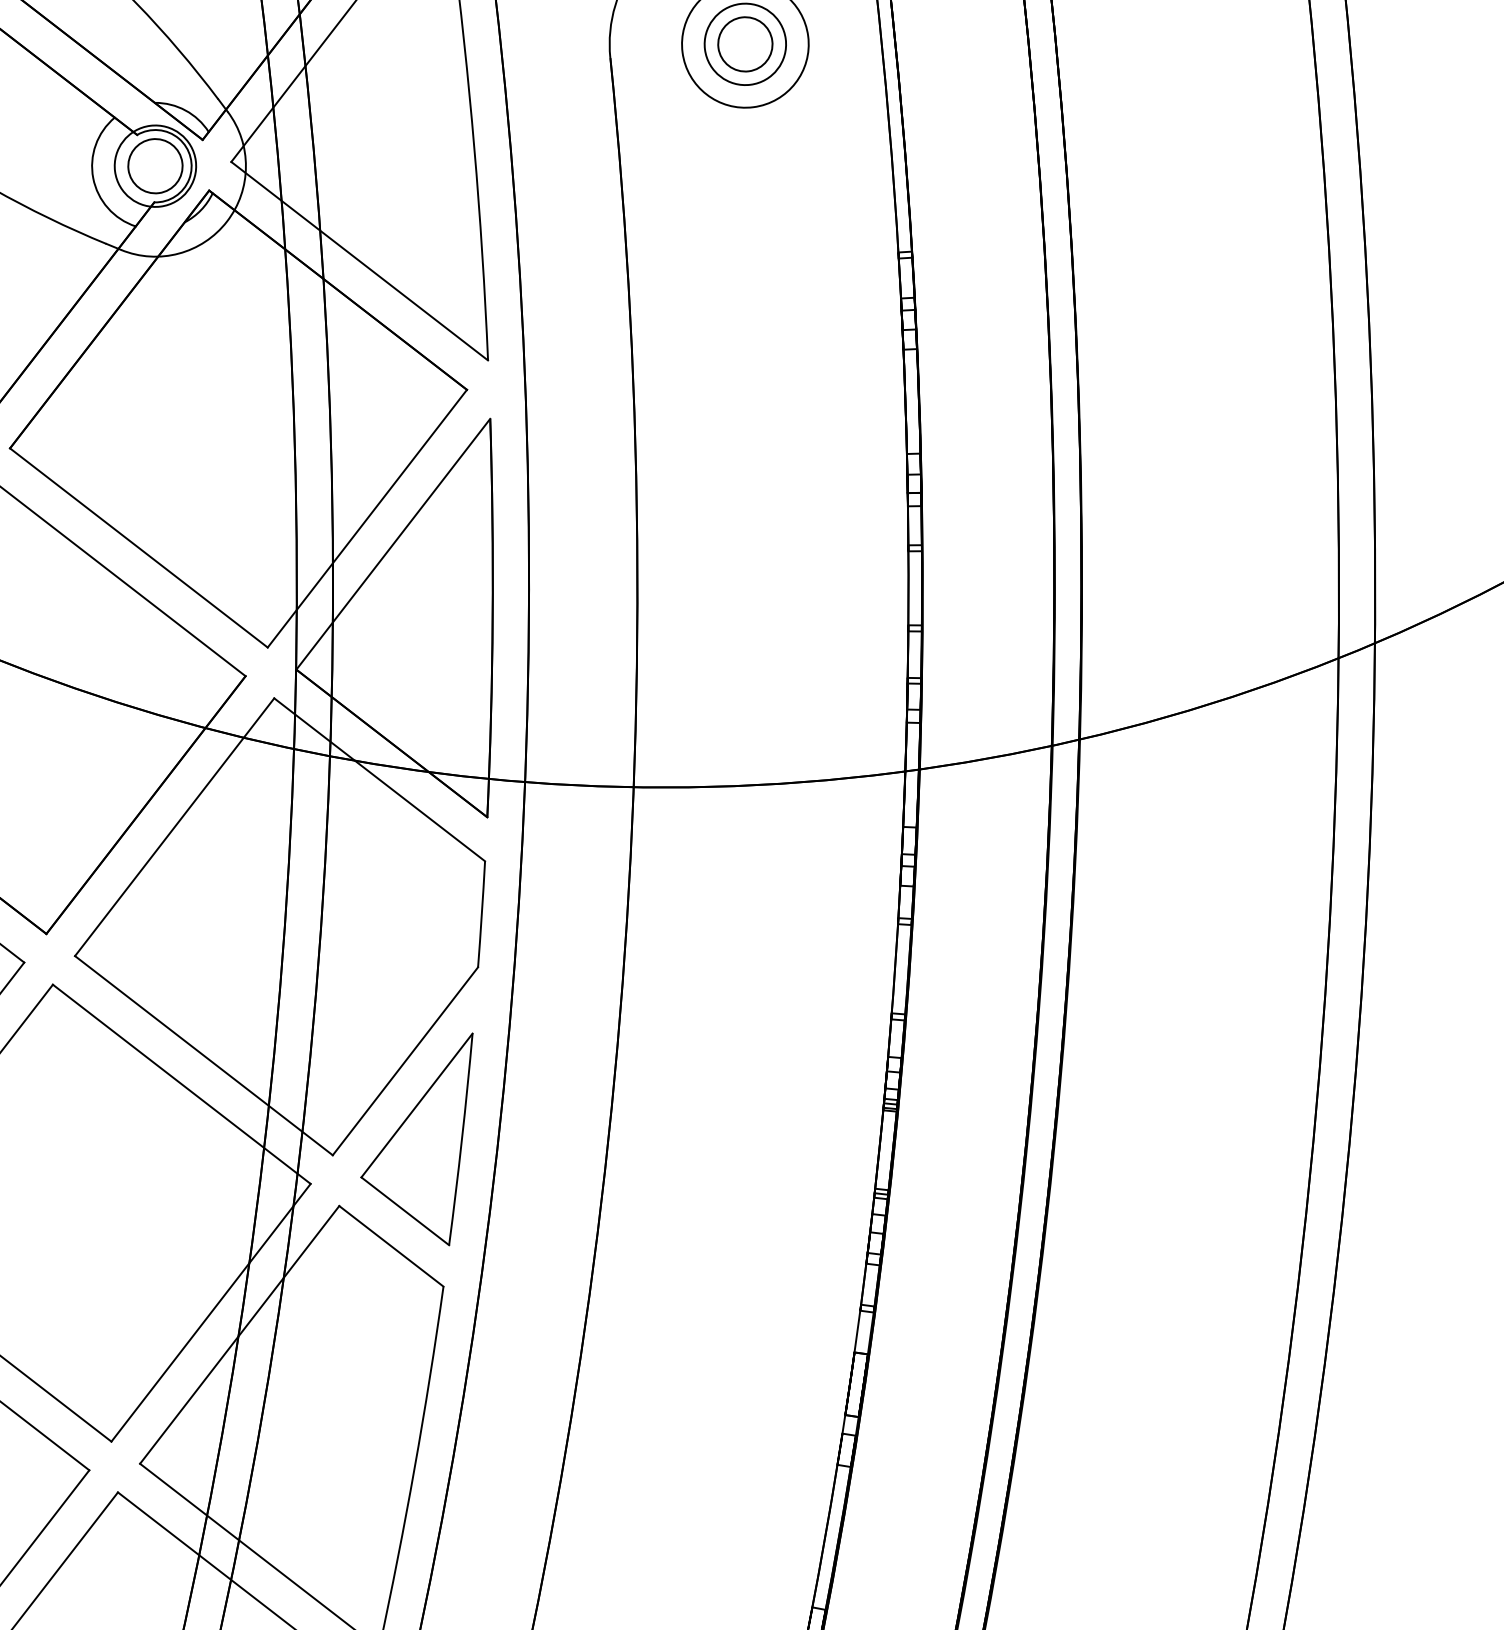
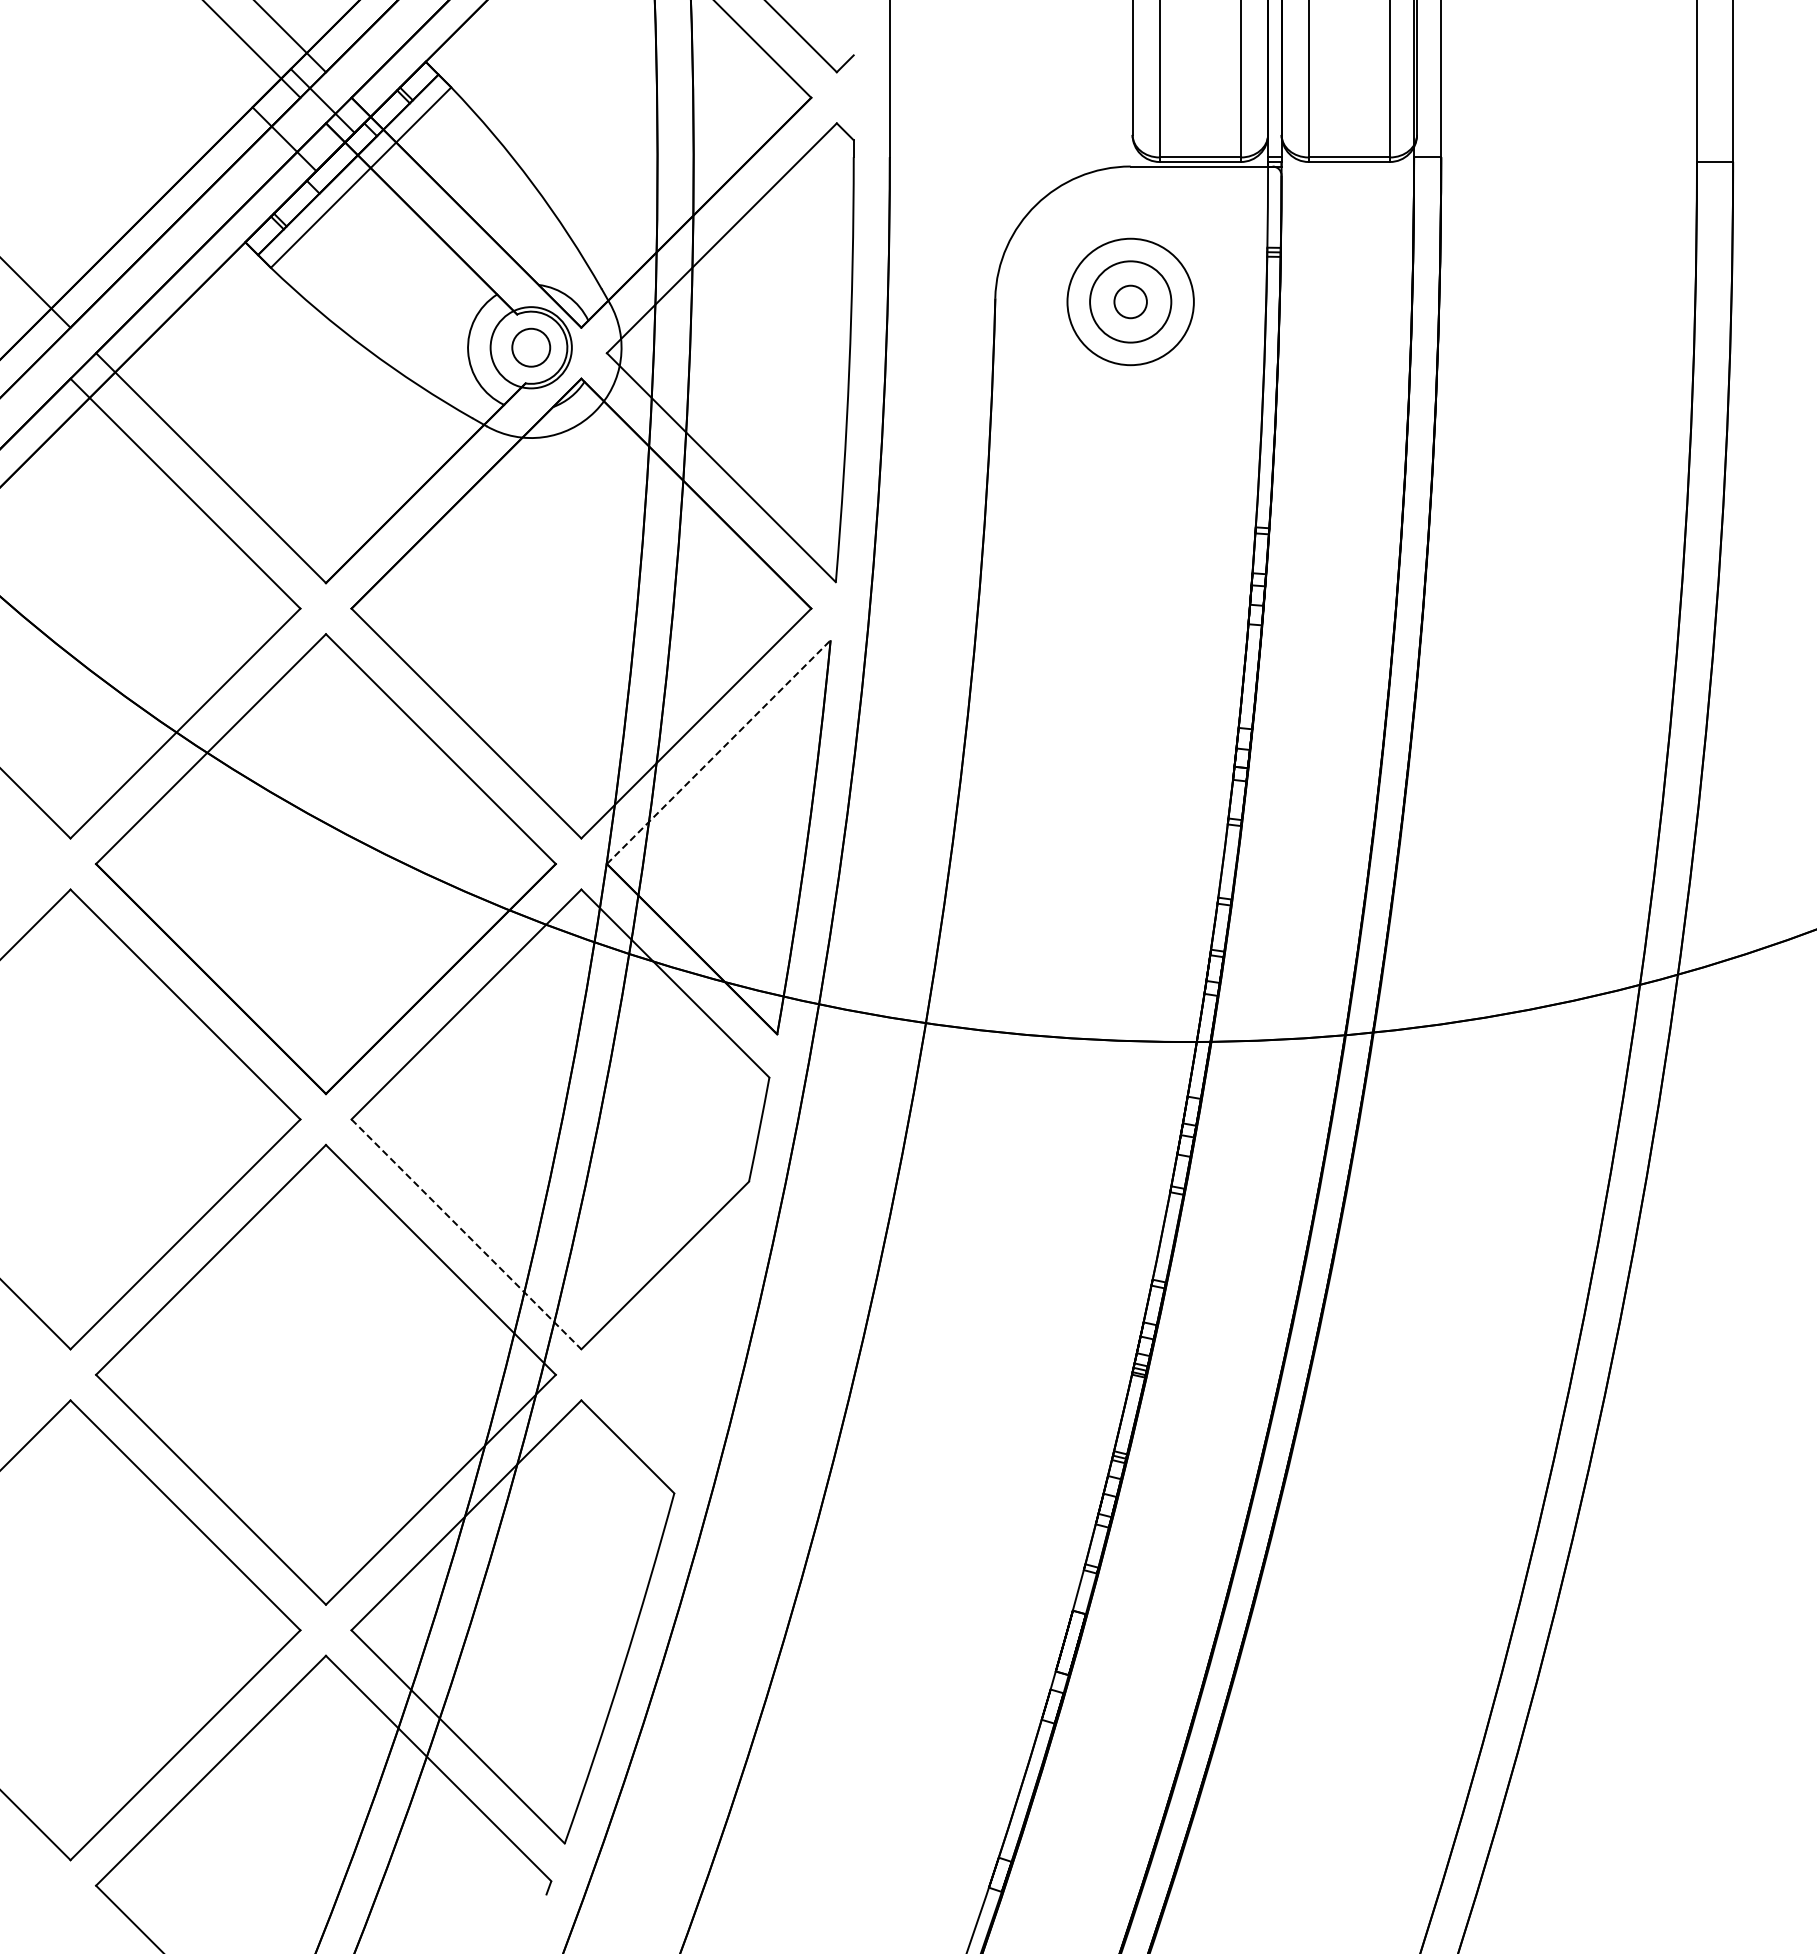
circle: (745, 43) -> (1130, 301), size x0.6
circle: (155, 165) -> (531, 347), size x0.7
line: (393, 543) -> (719, 751), solid -> dashed
line: (203, 1055) -> (466, 1234), solid -> dashed
part: (421, 1144) -> (670, 1349), removed

